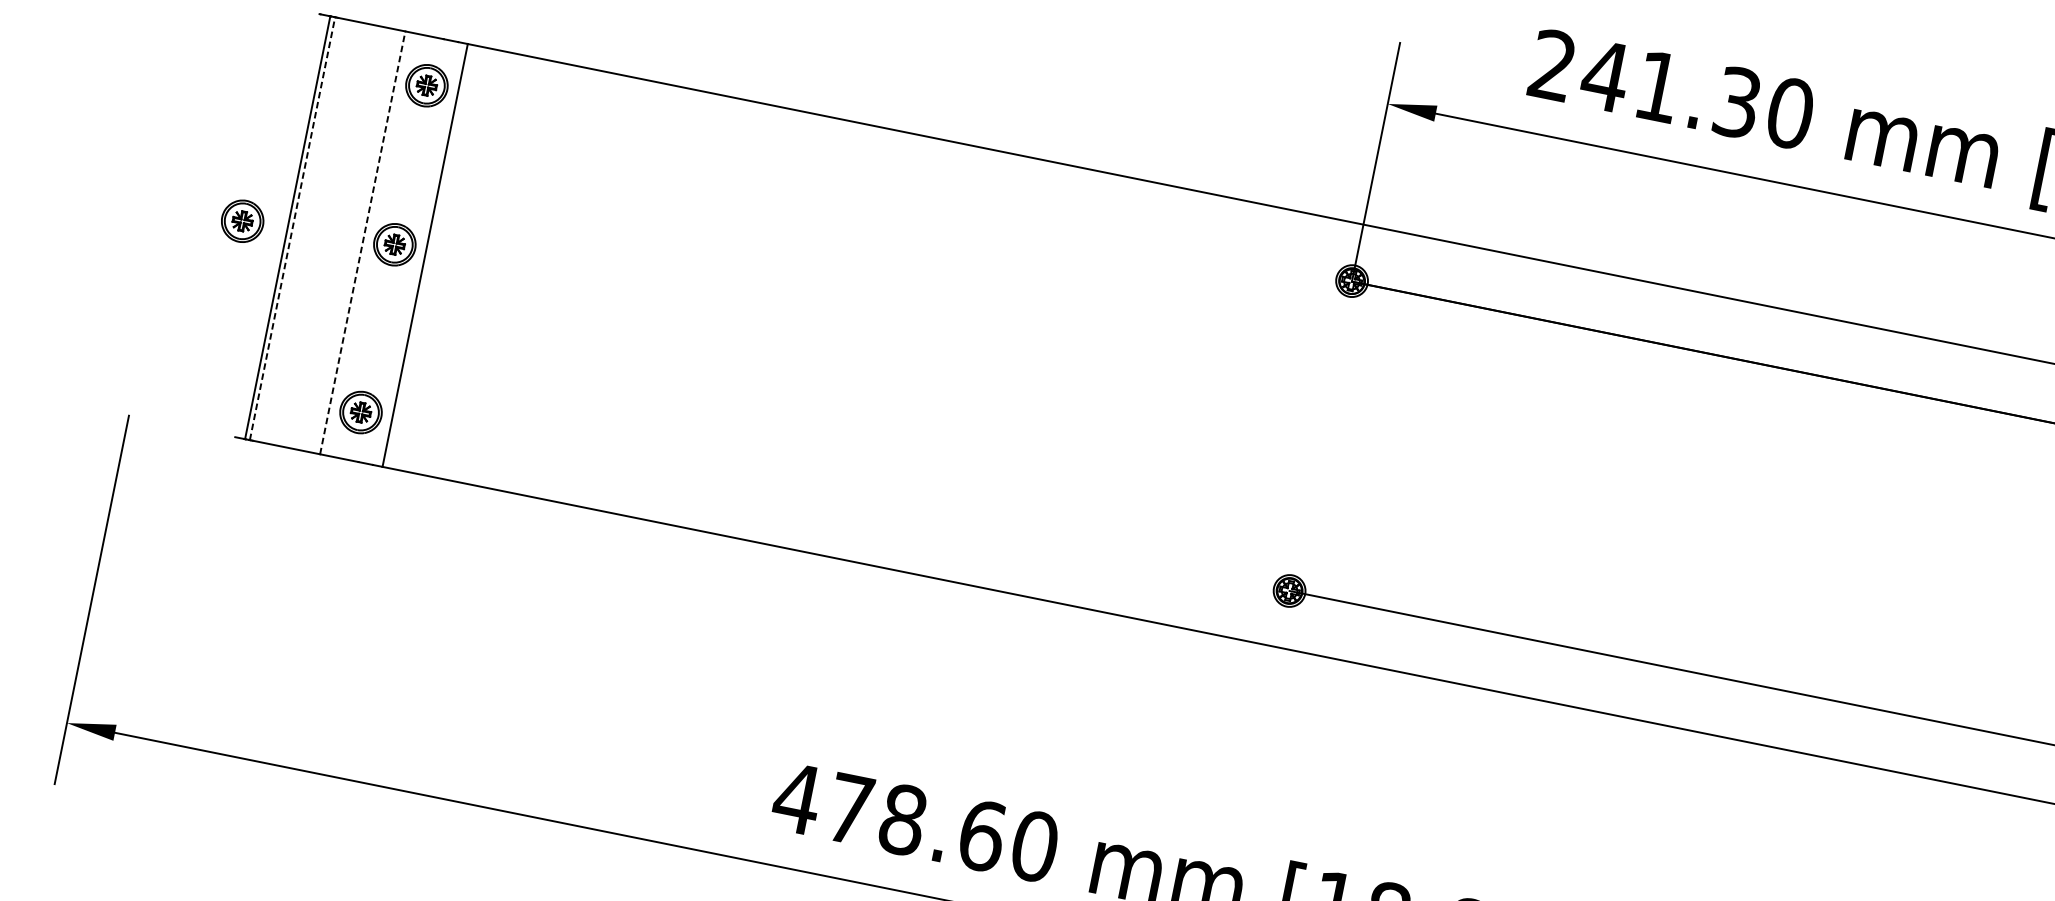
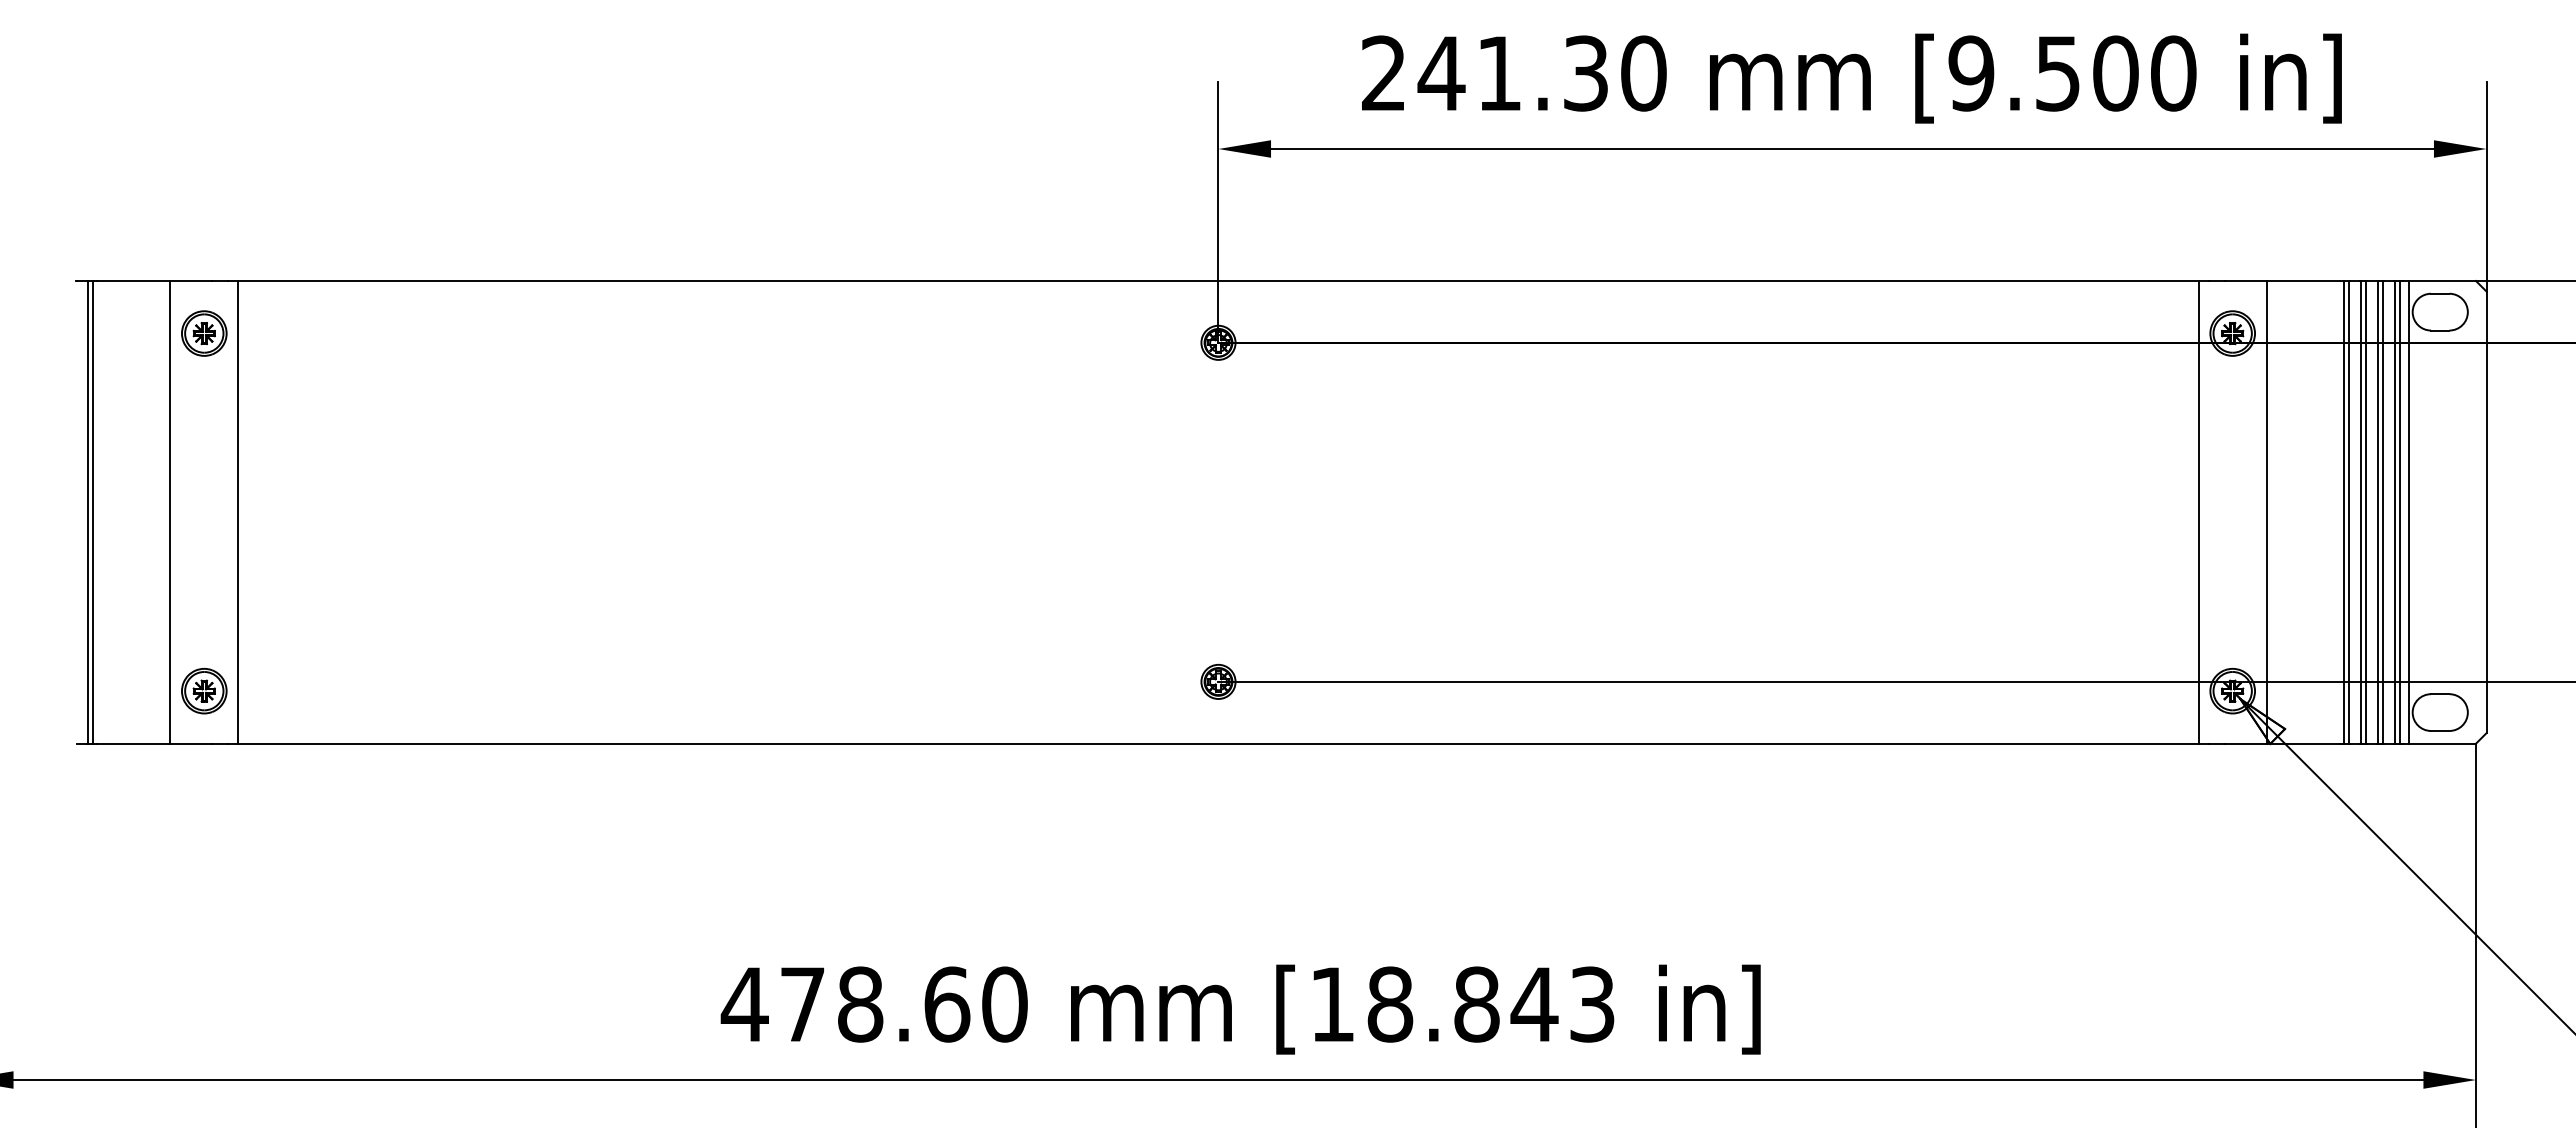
part: (242, 221) -> (39, 515), removed
line: (292, 227) -> (93, 511), dashed -> solid
line: (363, 242) -> (170, 511), dashed -> solid
part: (395, 244) -> (204, 507), removed

